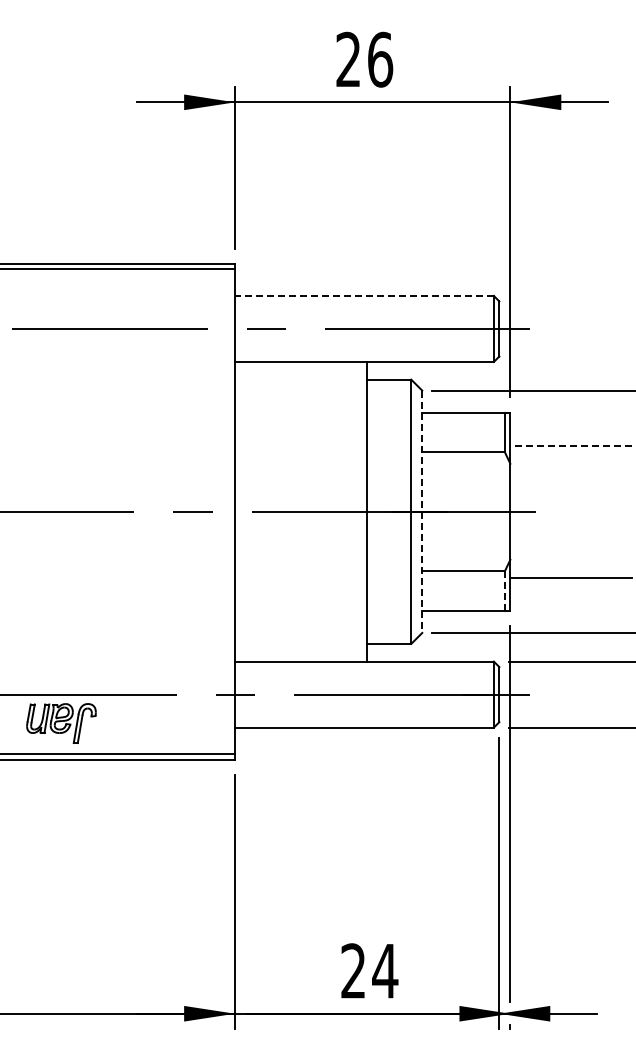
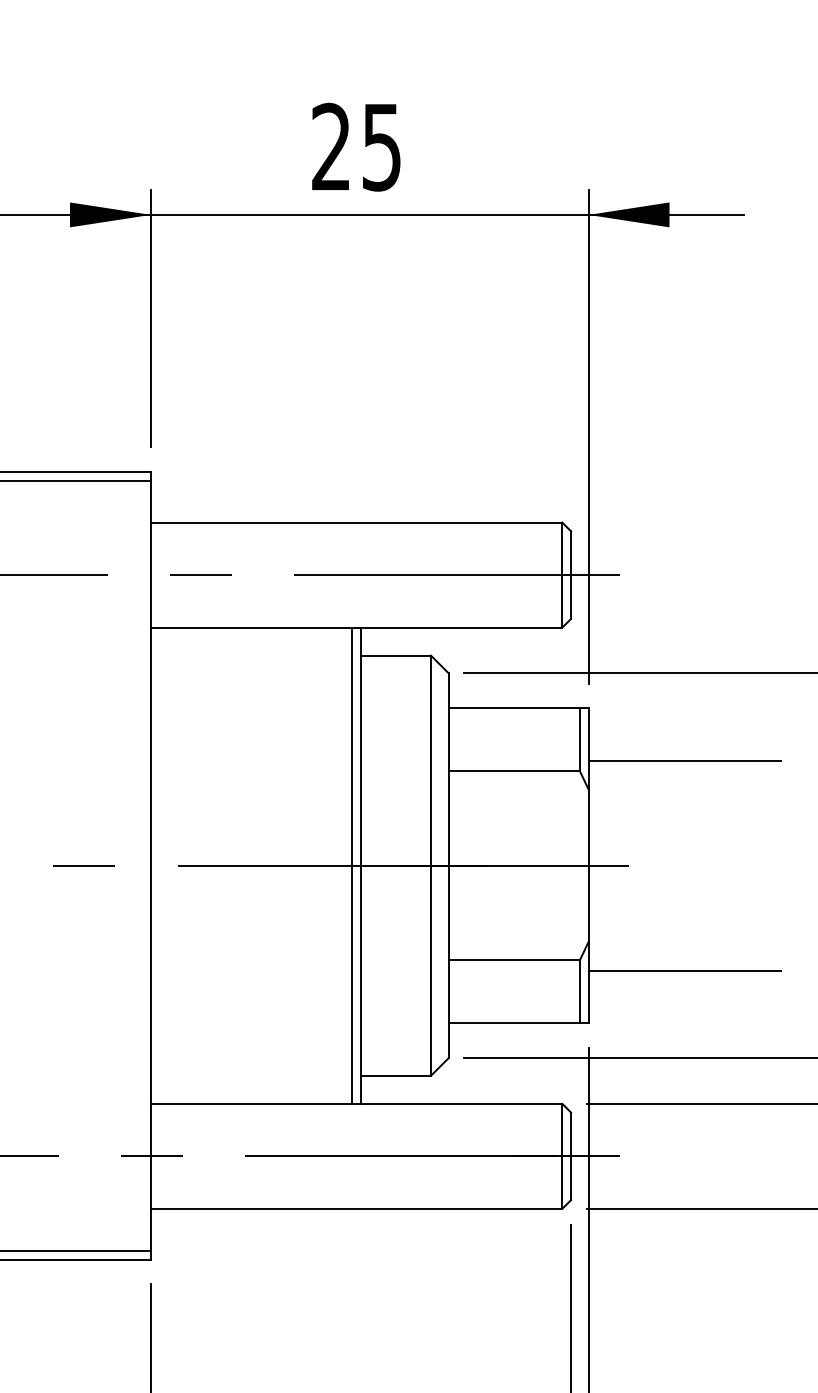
text: (380, 59) -> (382, 146), 26 -> 25
line: (363, 295) -> (355, 521), dashed -> solid
line: (570, 445) -> (684, 760), dashed -> solid
line: (361, 511) -> (351, 865), added
line: (422, 512) -> (448, 866), dashed -> solid
line: (504, 591) -> (579, 992), dashed -> solid

